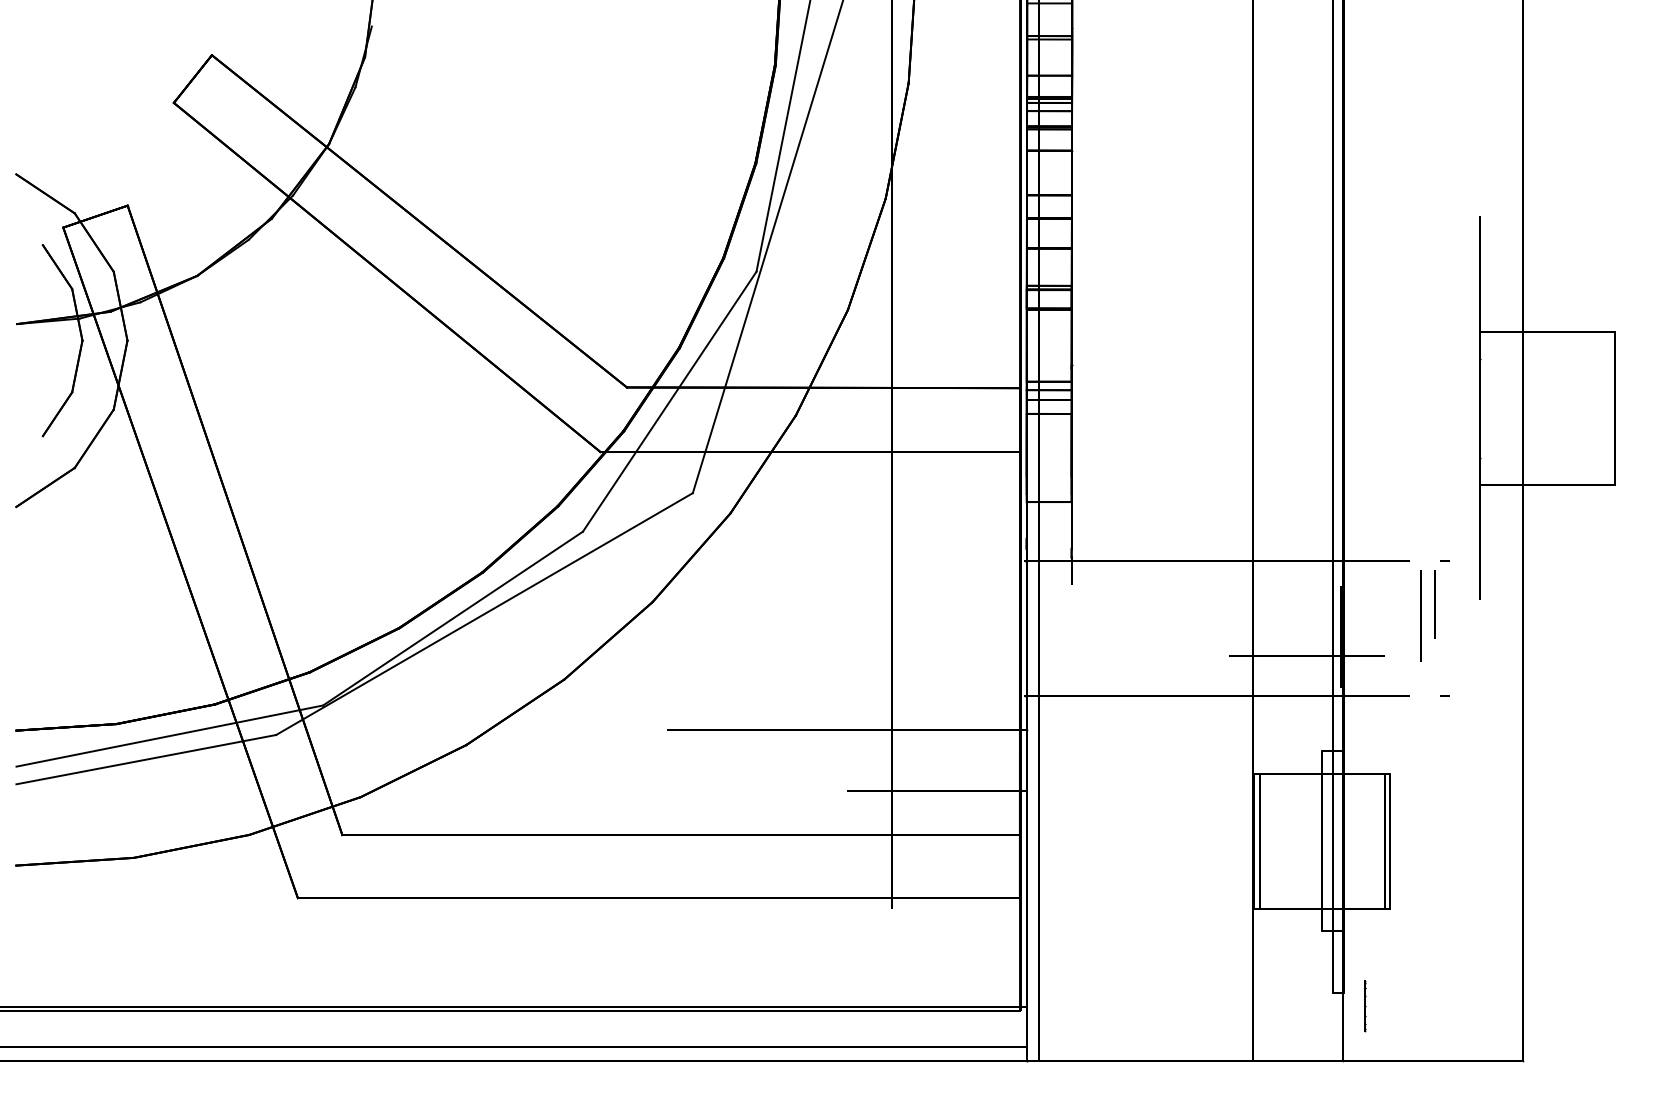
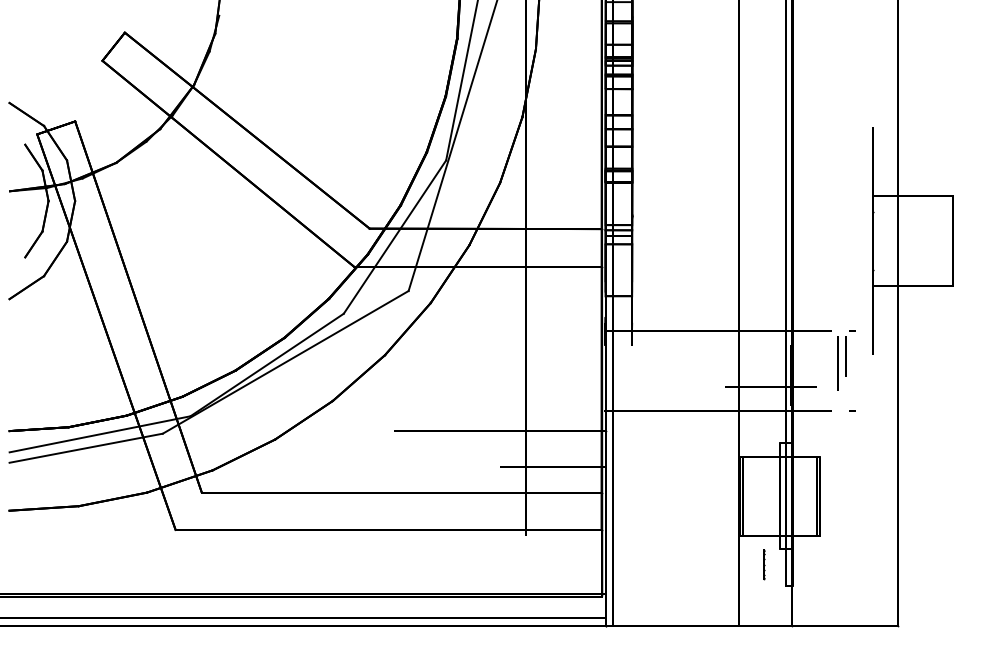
line: (1365, 1005) -> (764, 564), moved

